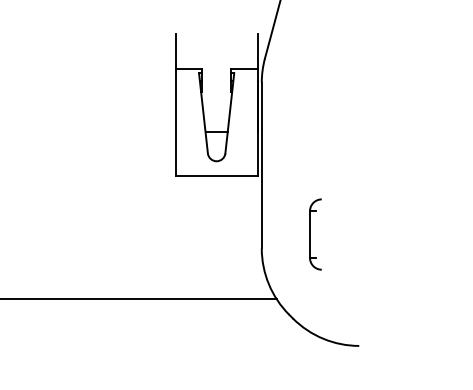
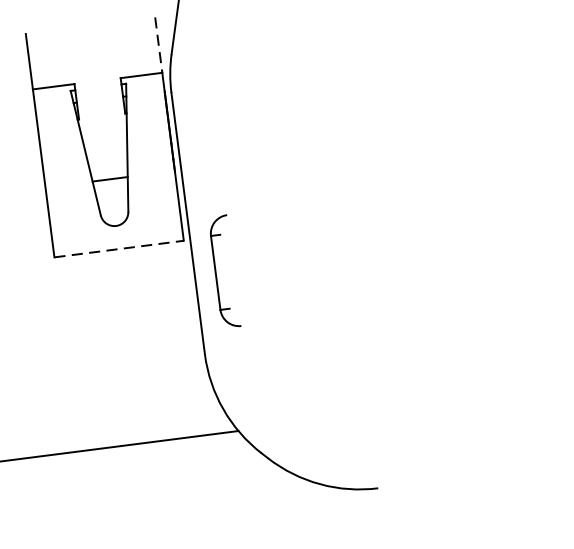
line: (257, 51) -> (158, 44), solid -> dashed
line: (217, 175) -> (120, 248), solid -> dashed
part: (315, 234) -> (224, 271), moved

